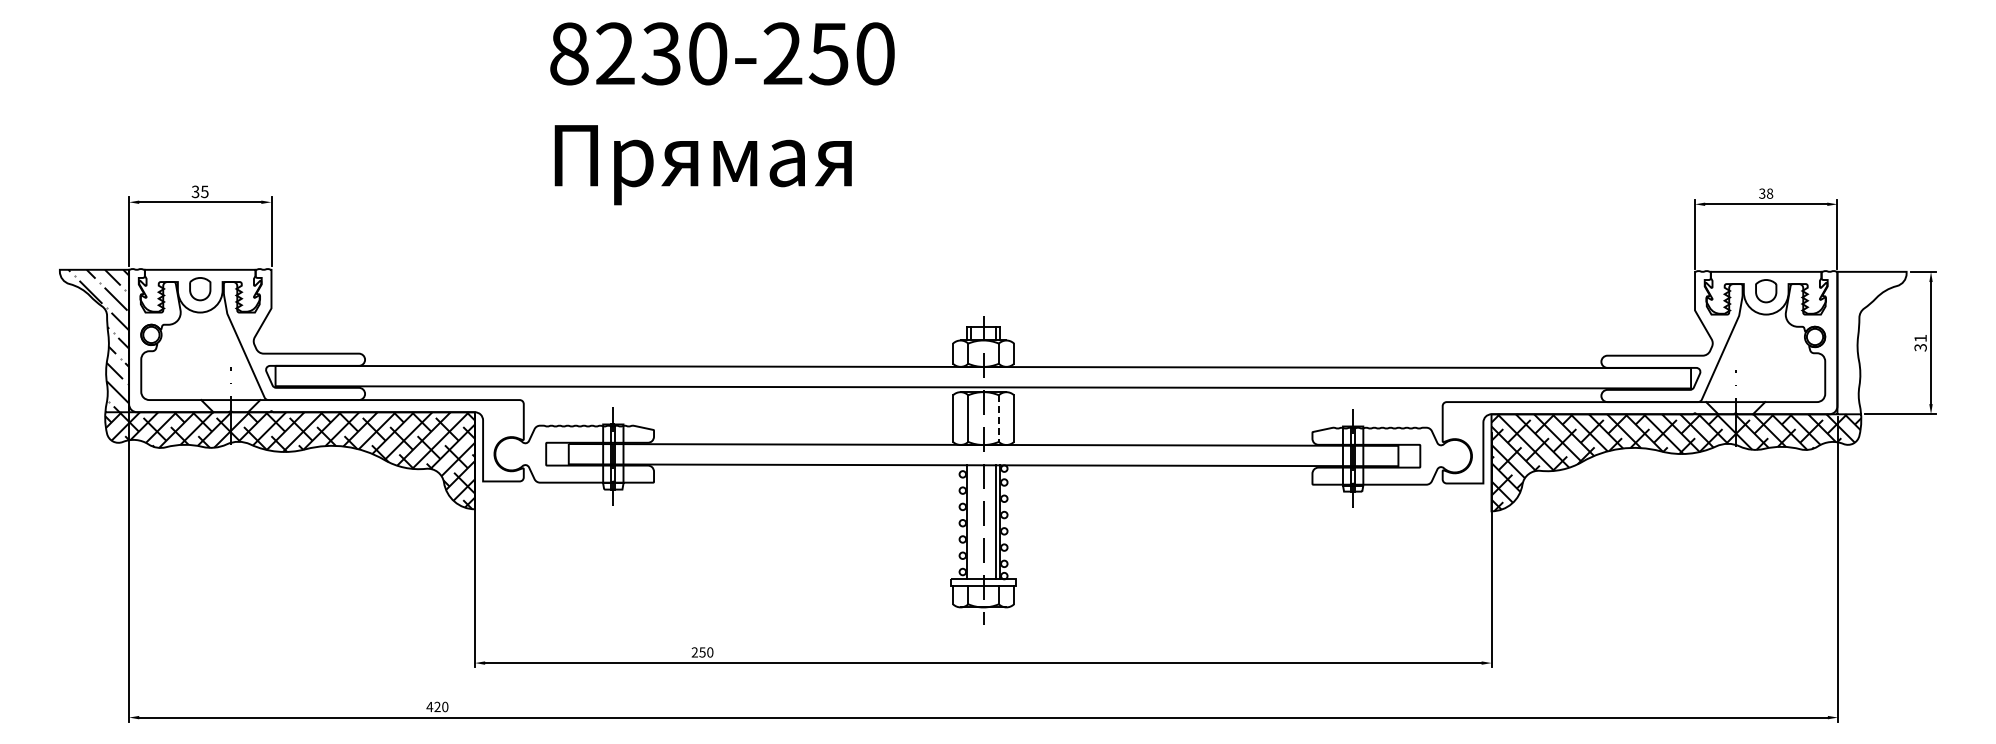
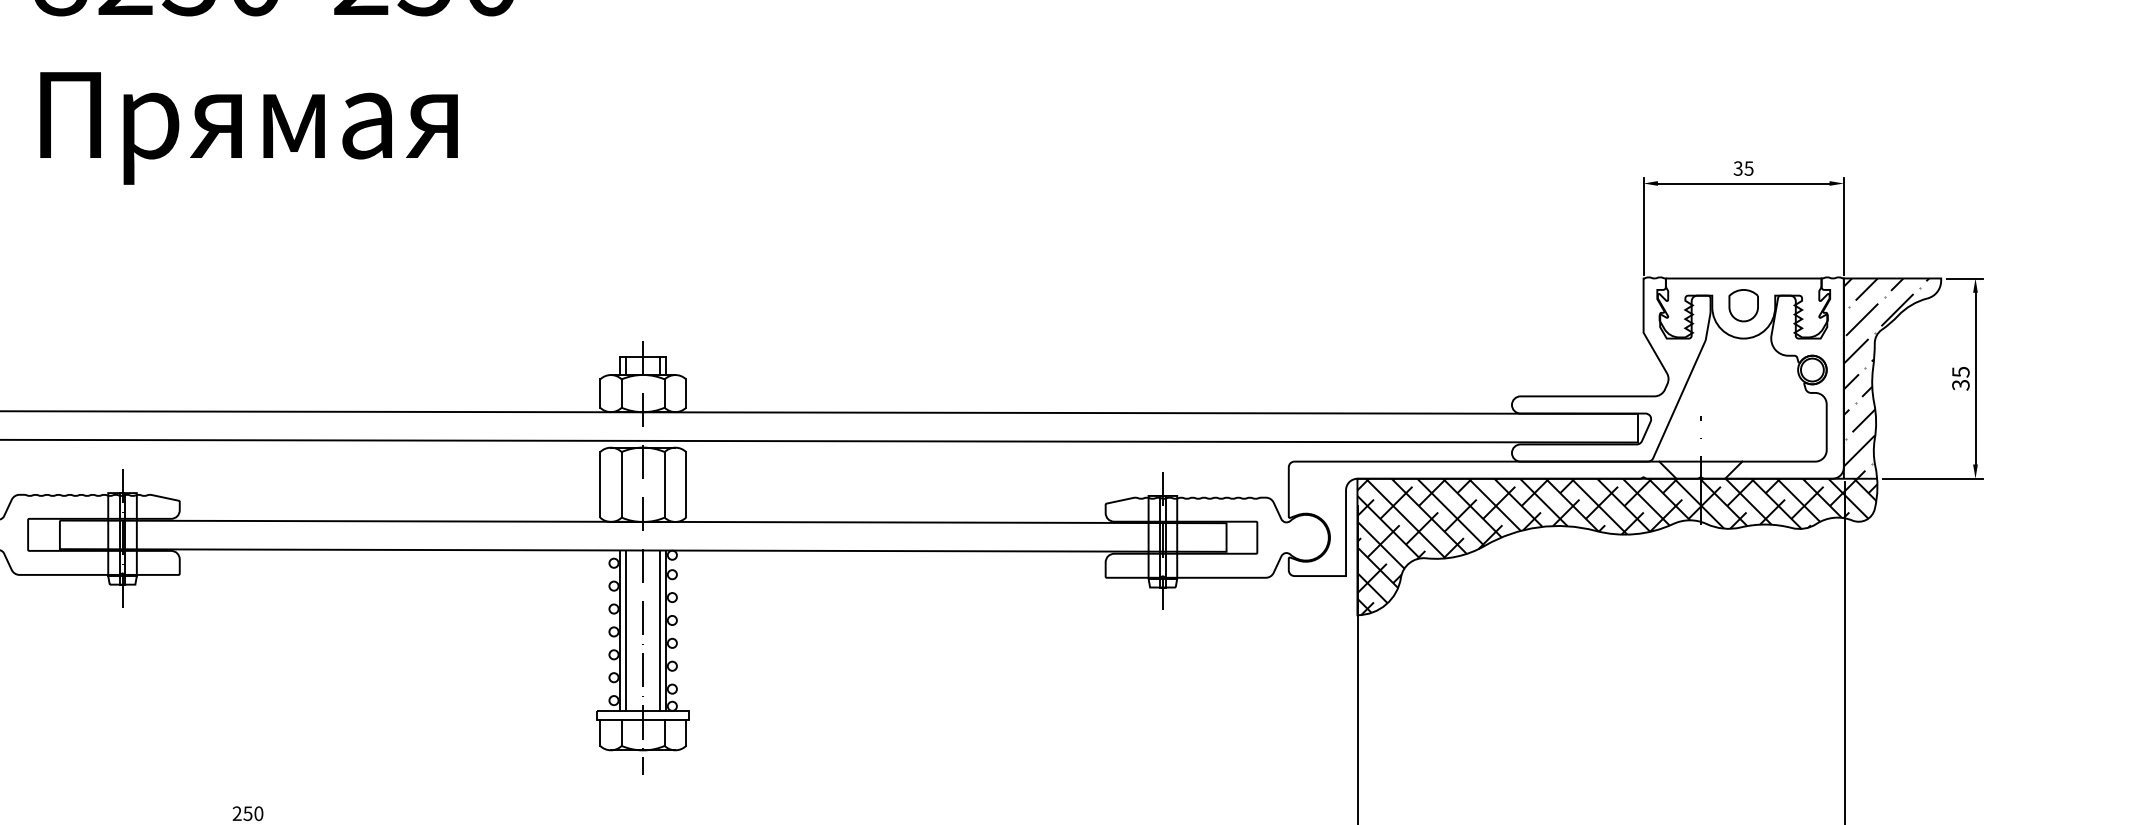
text: (1769, 193) -> (1748, 168), 38 -> 35
text: (1920, 338) -> (1960, 372), 31 -> 35
hatch: (1867, 342) -> (1886, 377), added
line: (998, 419) -> (664, 486), dashed -> solid
line: (971, 522) -> (626, 630), added

